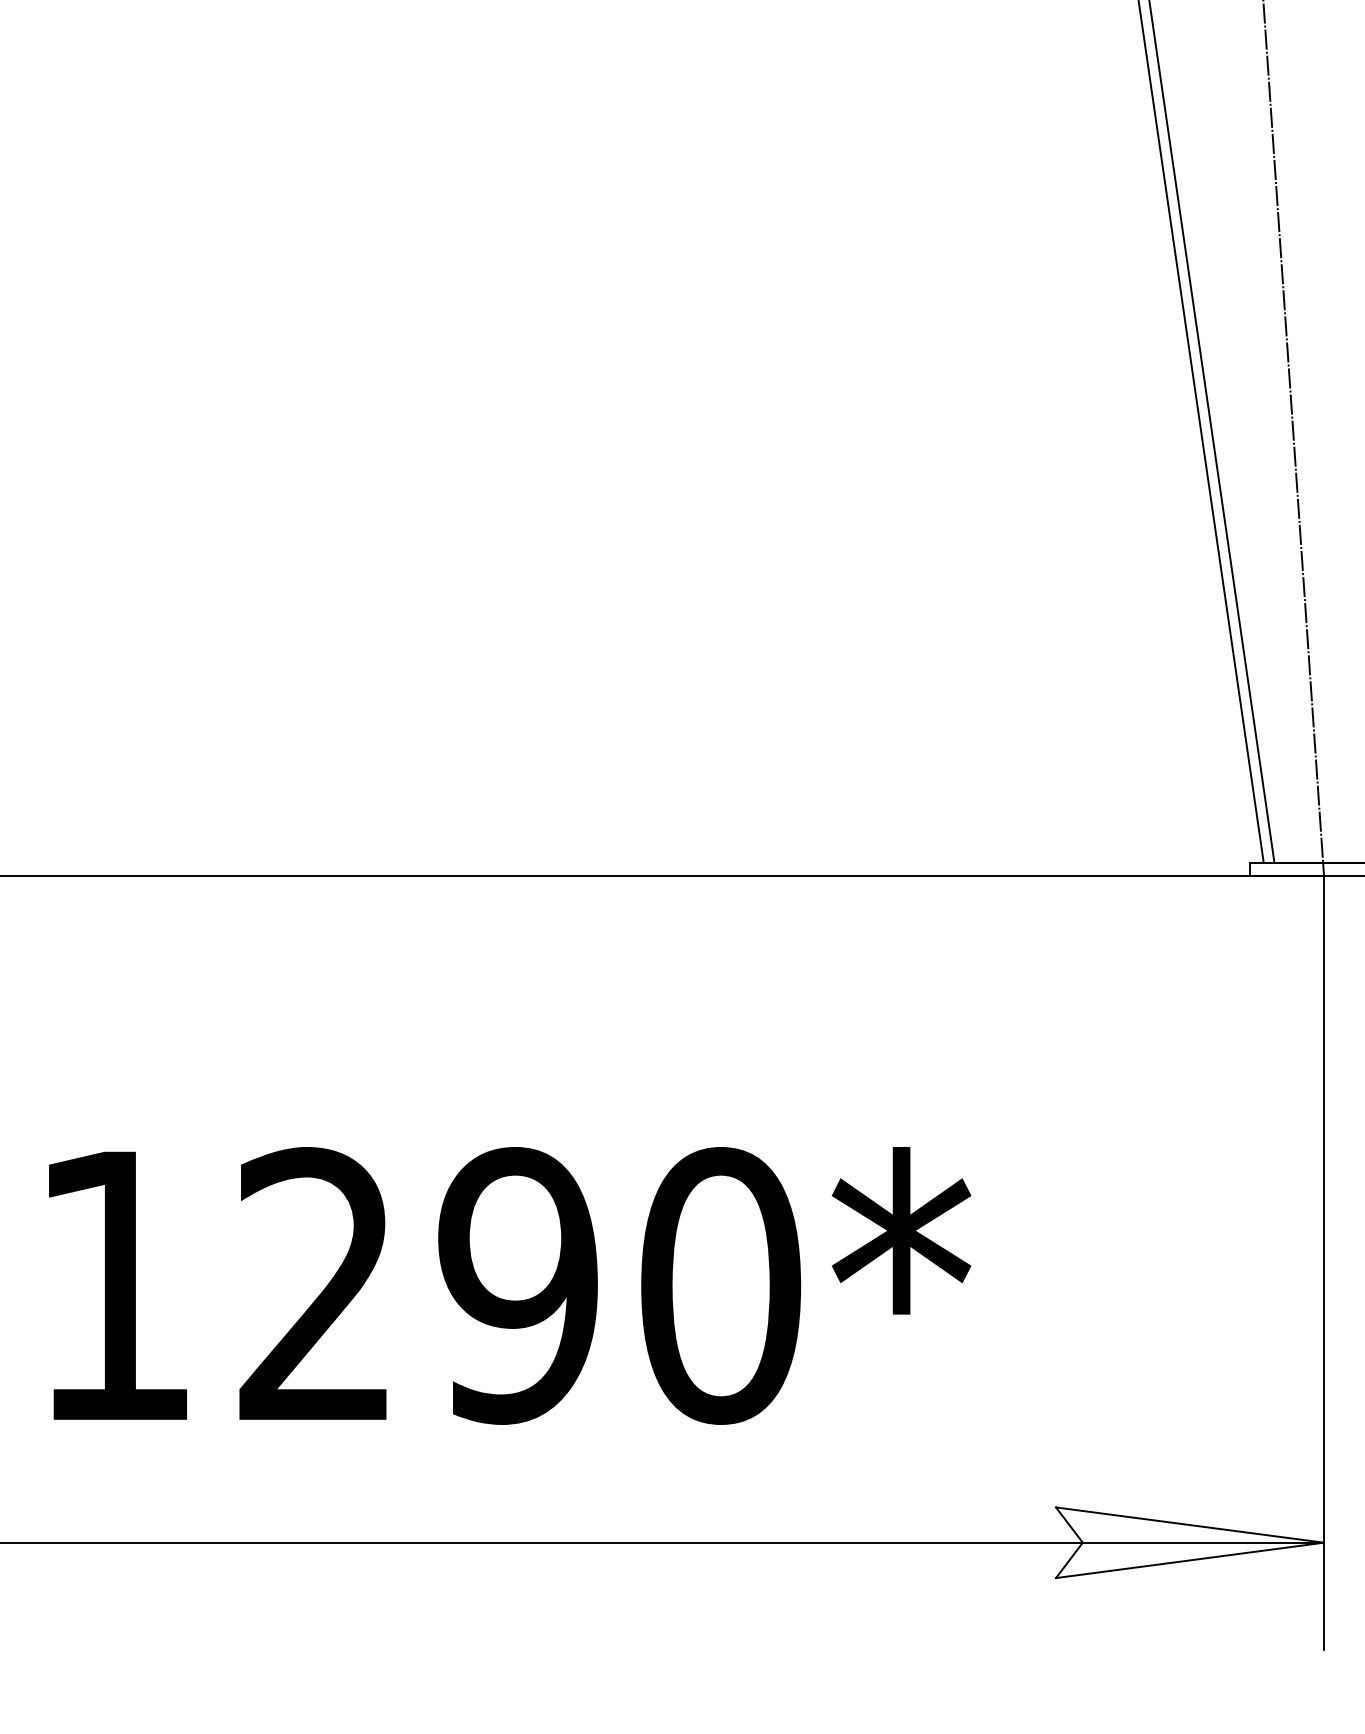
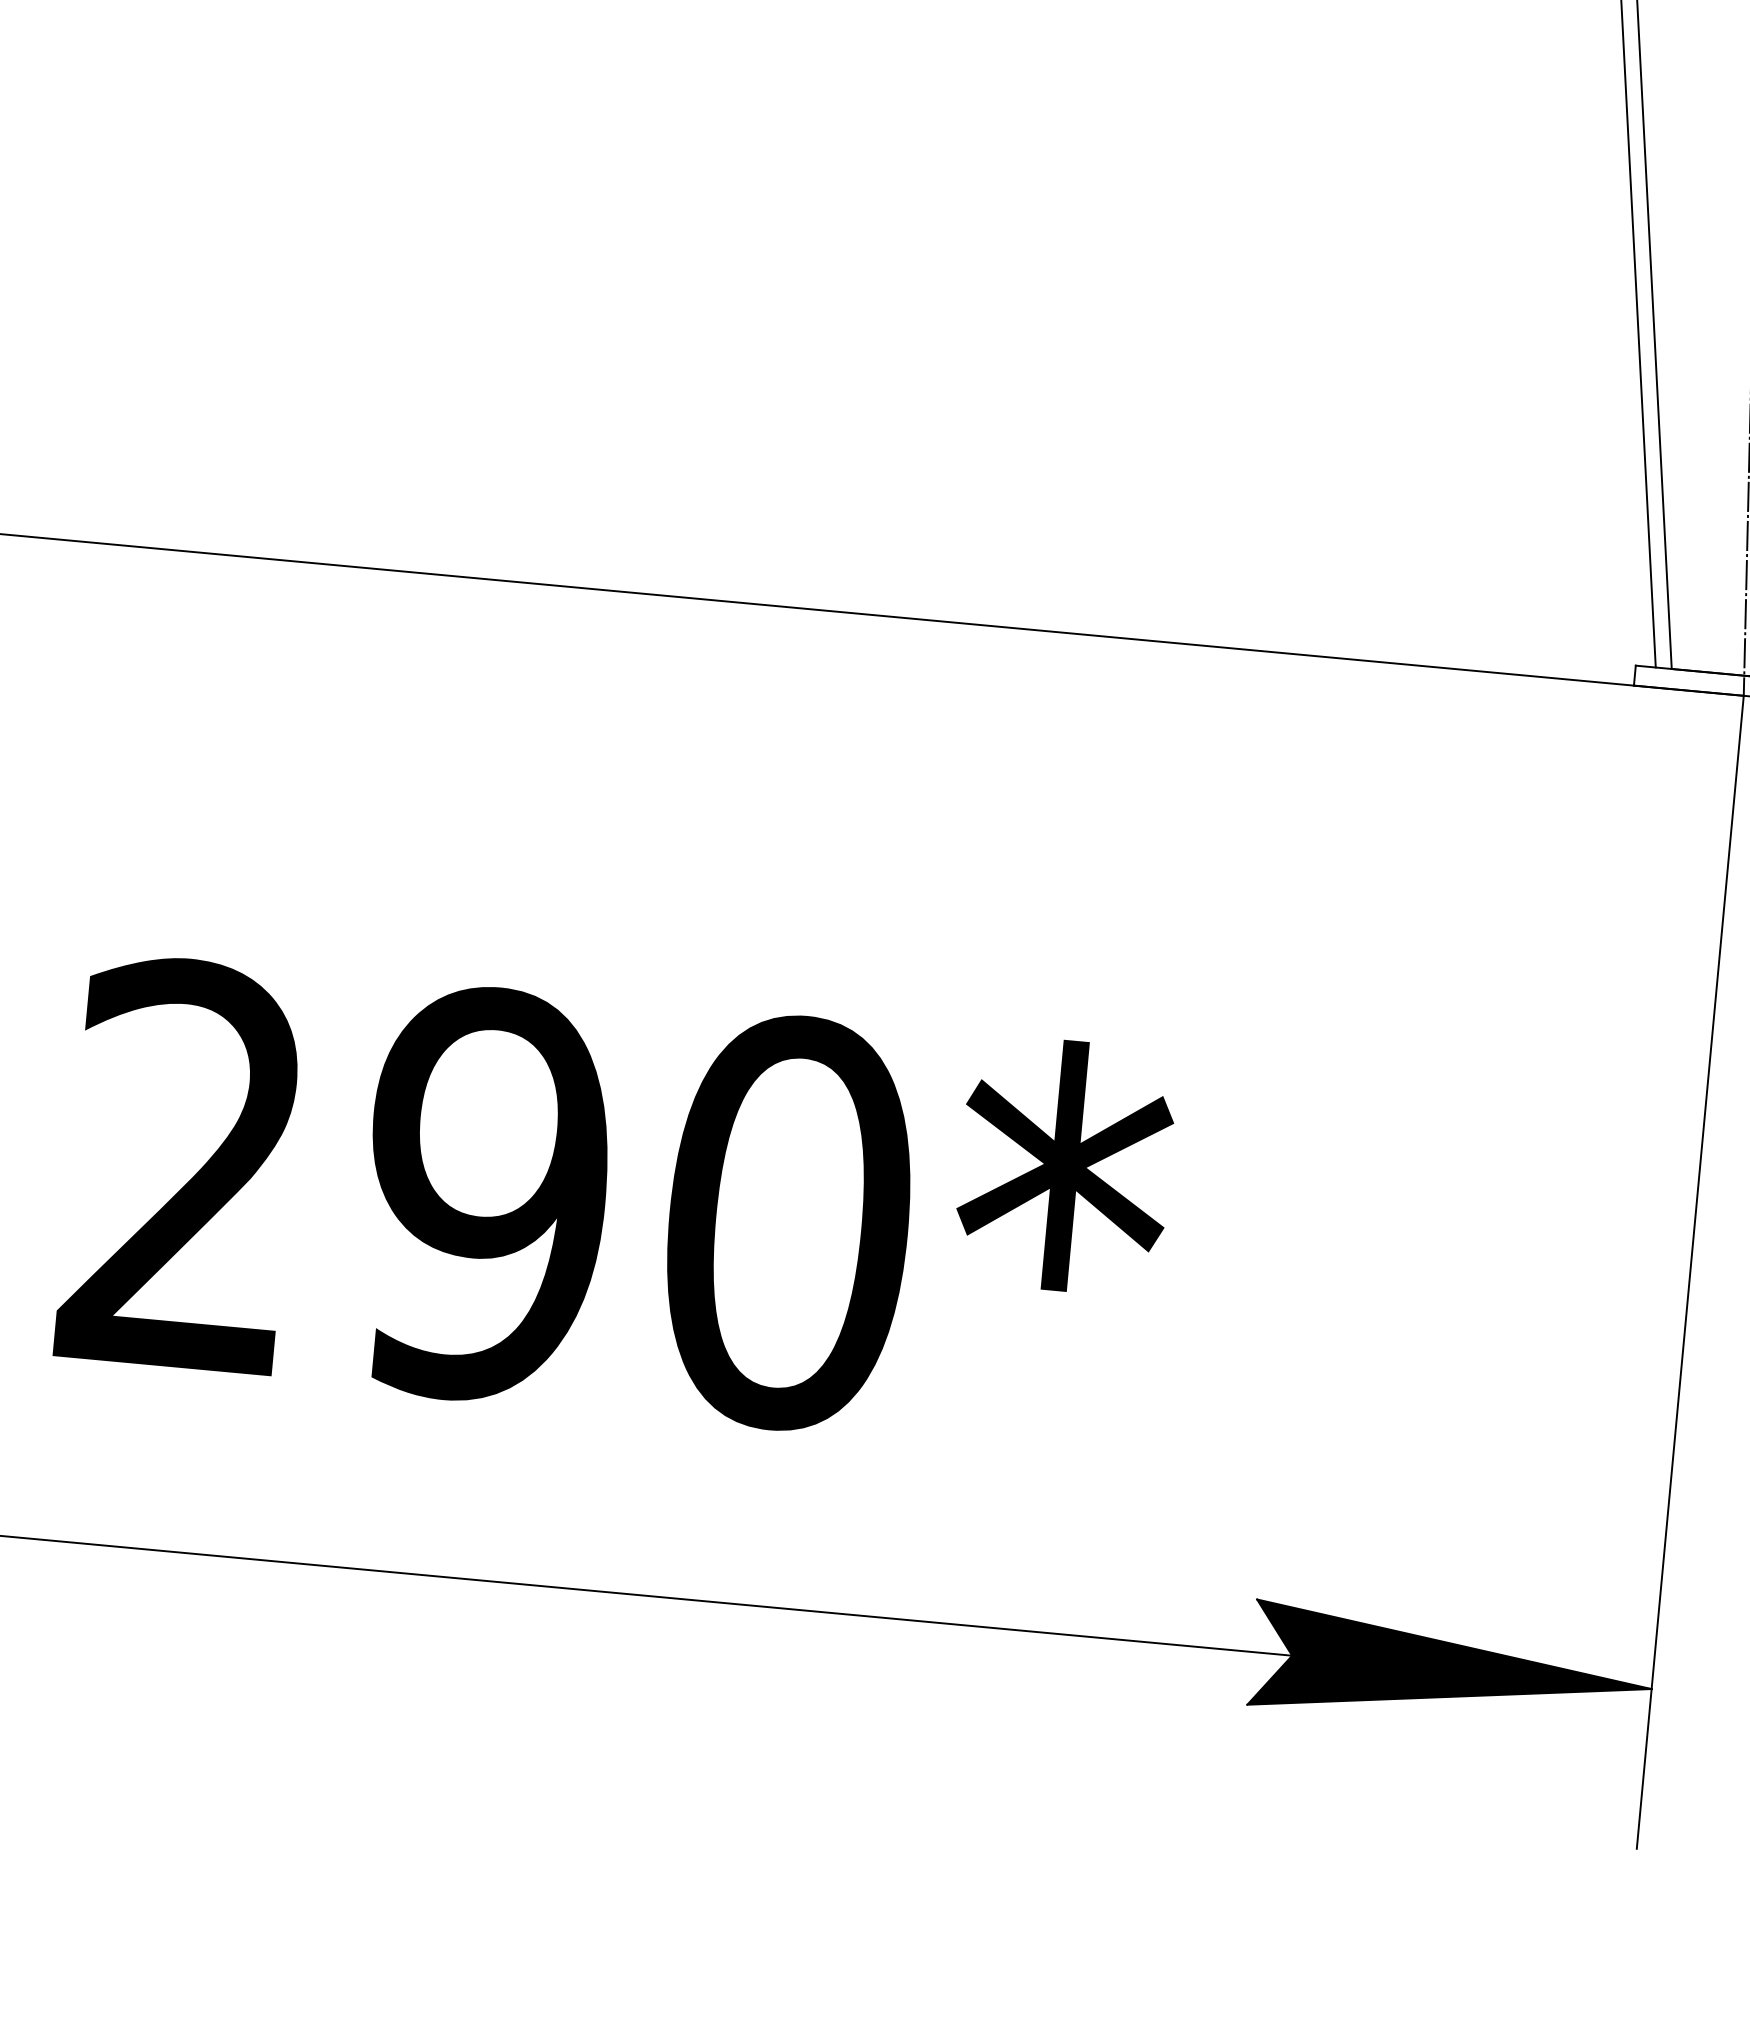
fill: (1190, 1542) -> (1452, 1670), added

